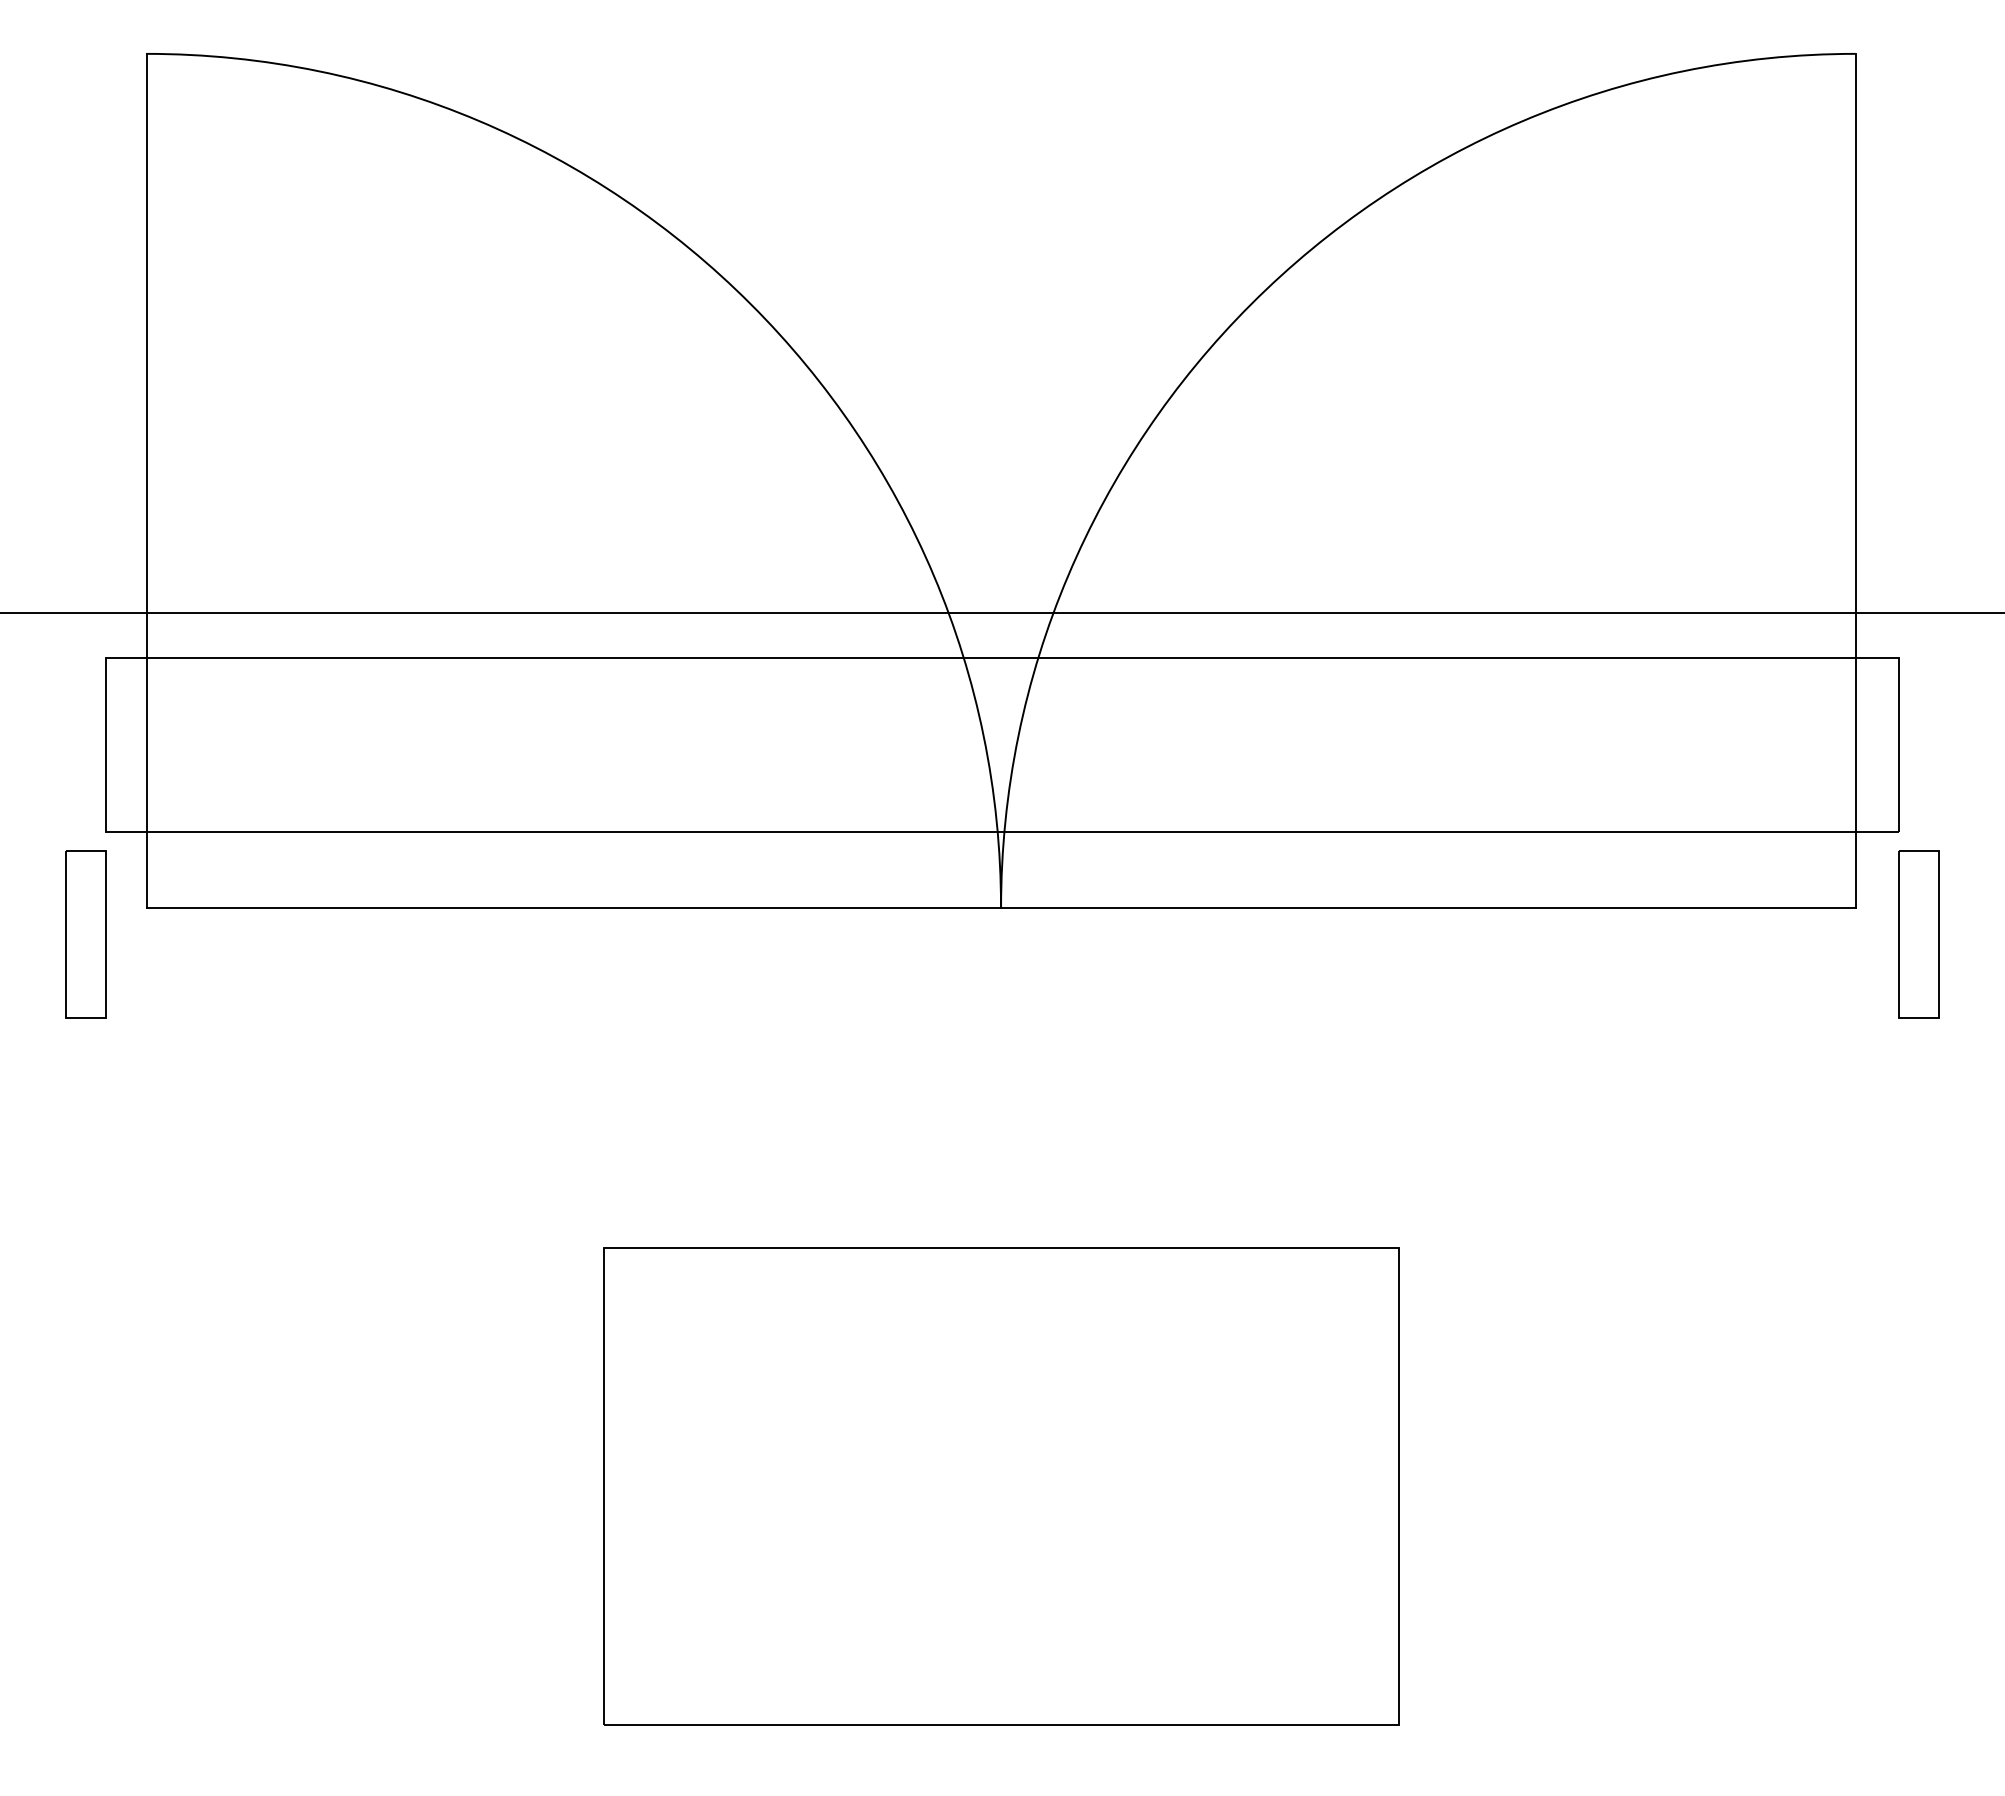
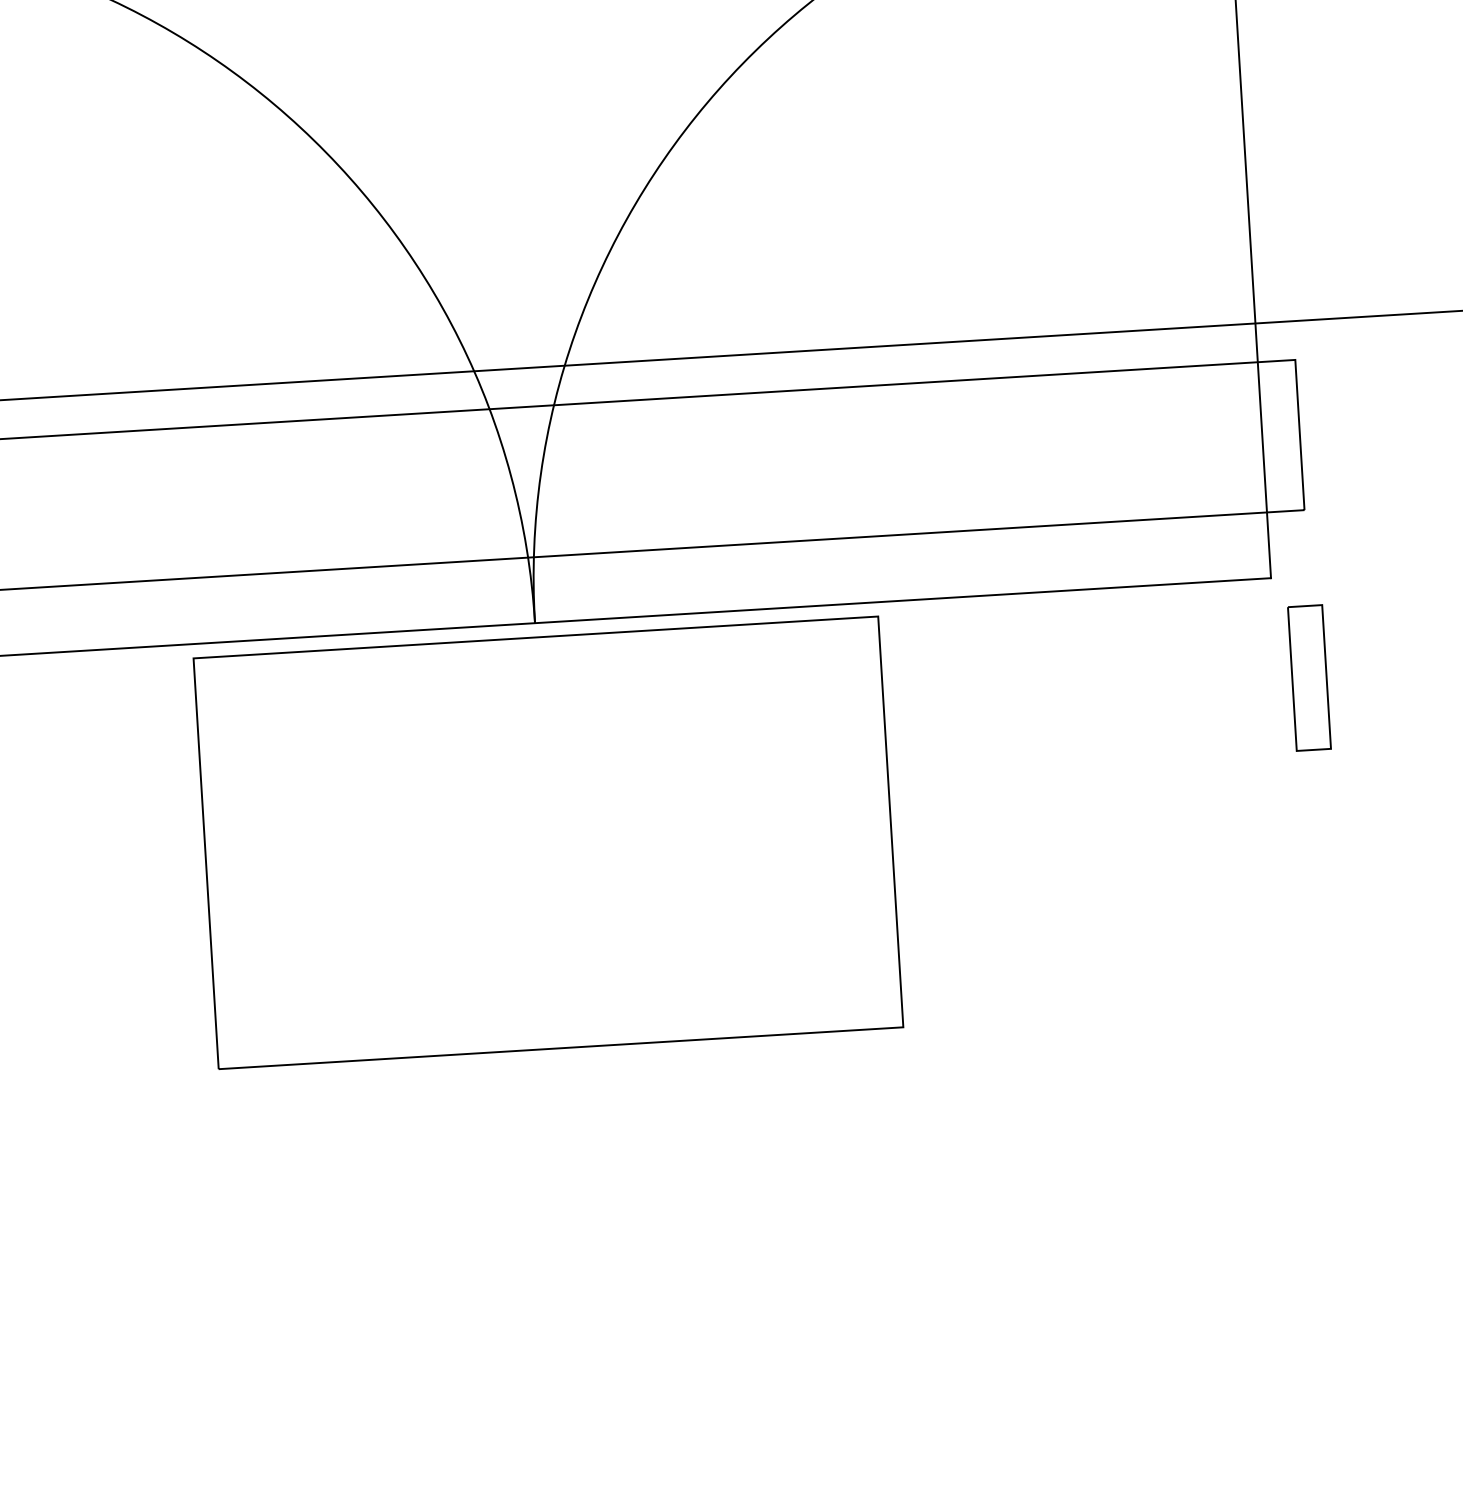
part: (1918, 934) -> (1309, 677), moved
part: (1001, 1486) -> (548, 842), moved

